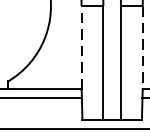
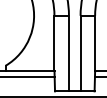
line: (81, 47) -> (54, 43), dashed -> solid
line: (143, 47) -> (95, 43), dashed -> solid

